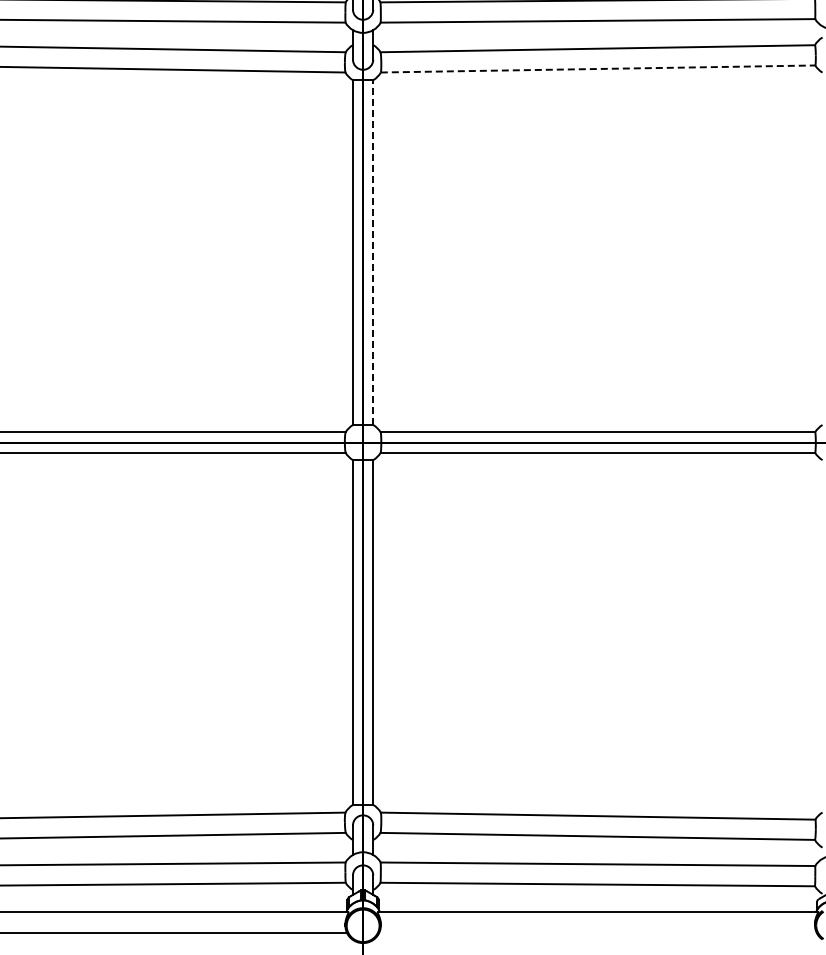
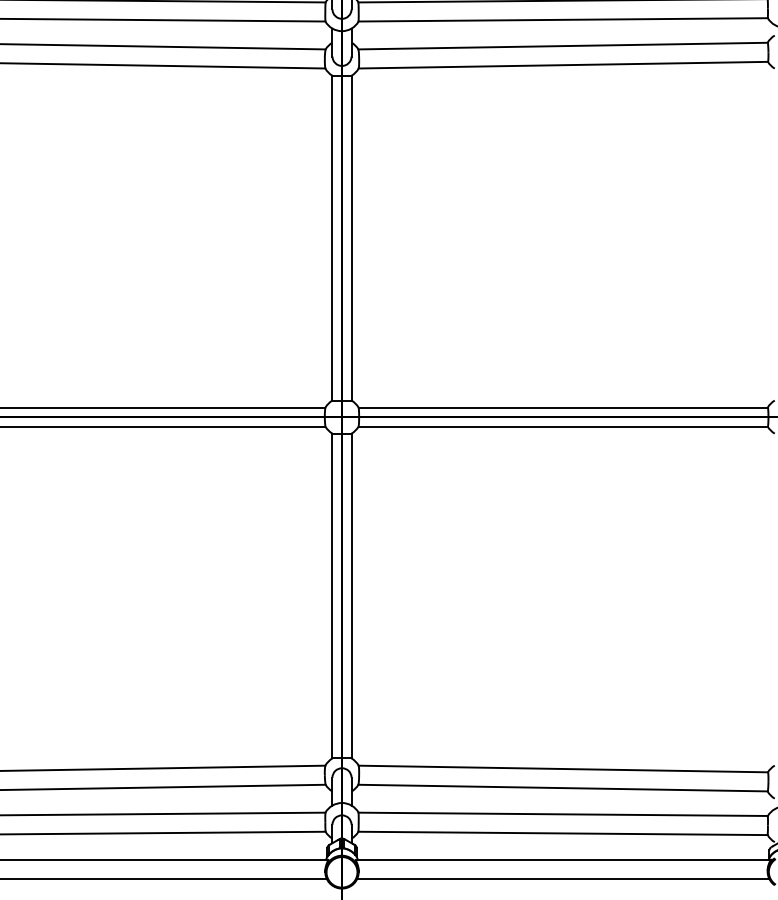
line: (598, 68) -> (563, 64), dashed -> solid
line: (373, 252) -> (351, 238), dashed -> solid
line: (597, 932) -> (562, 878), added

